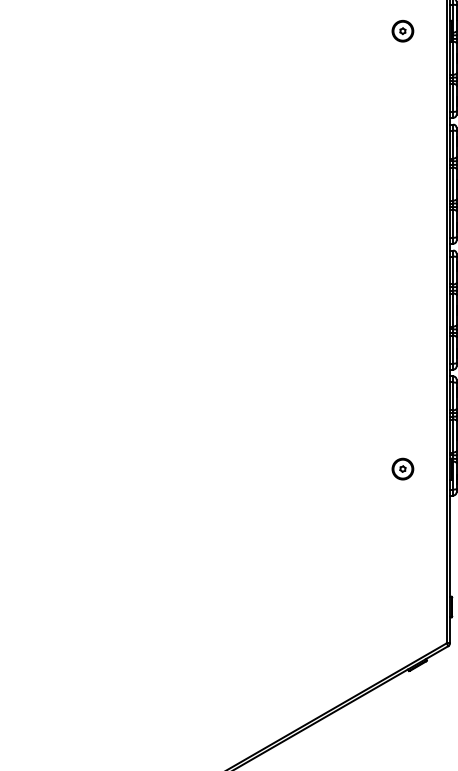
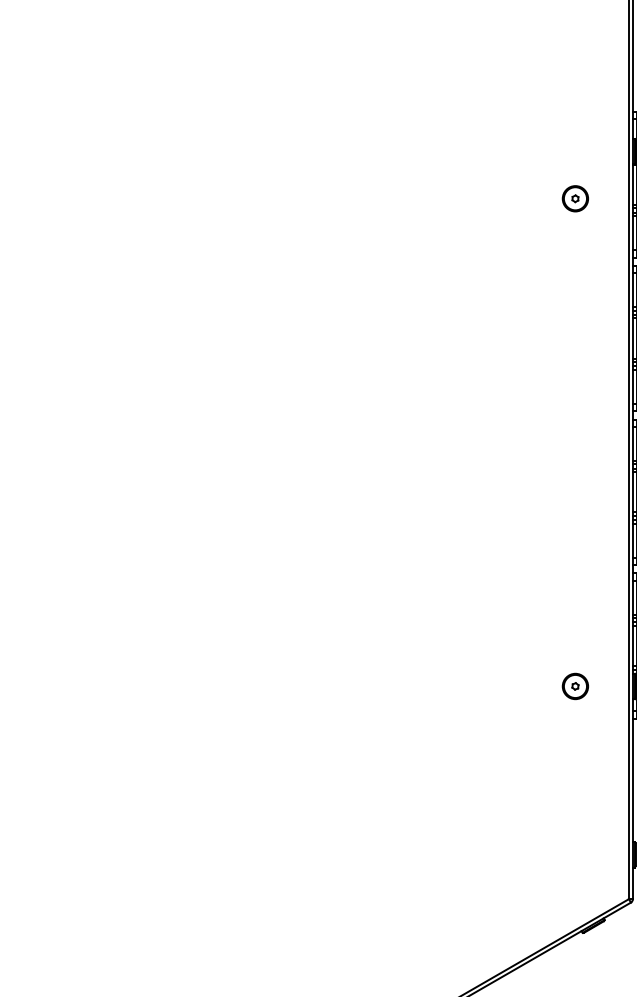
part: (402, 30) -> (574, 198), moved

